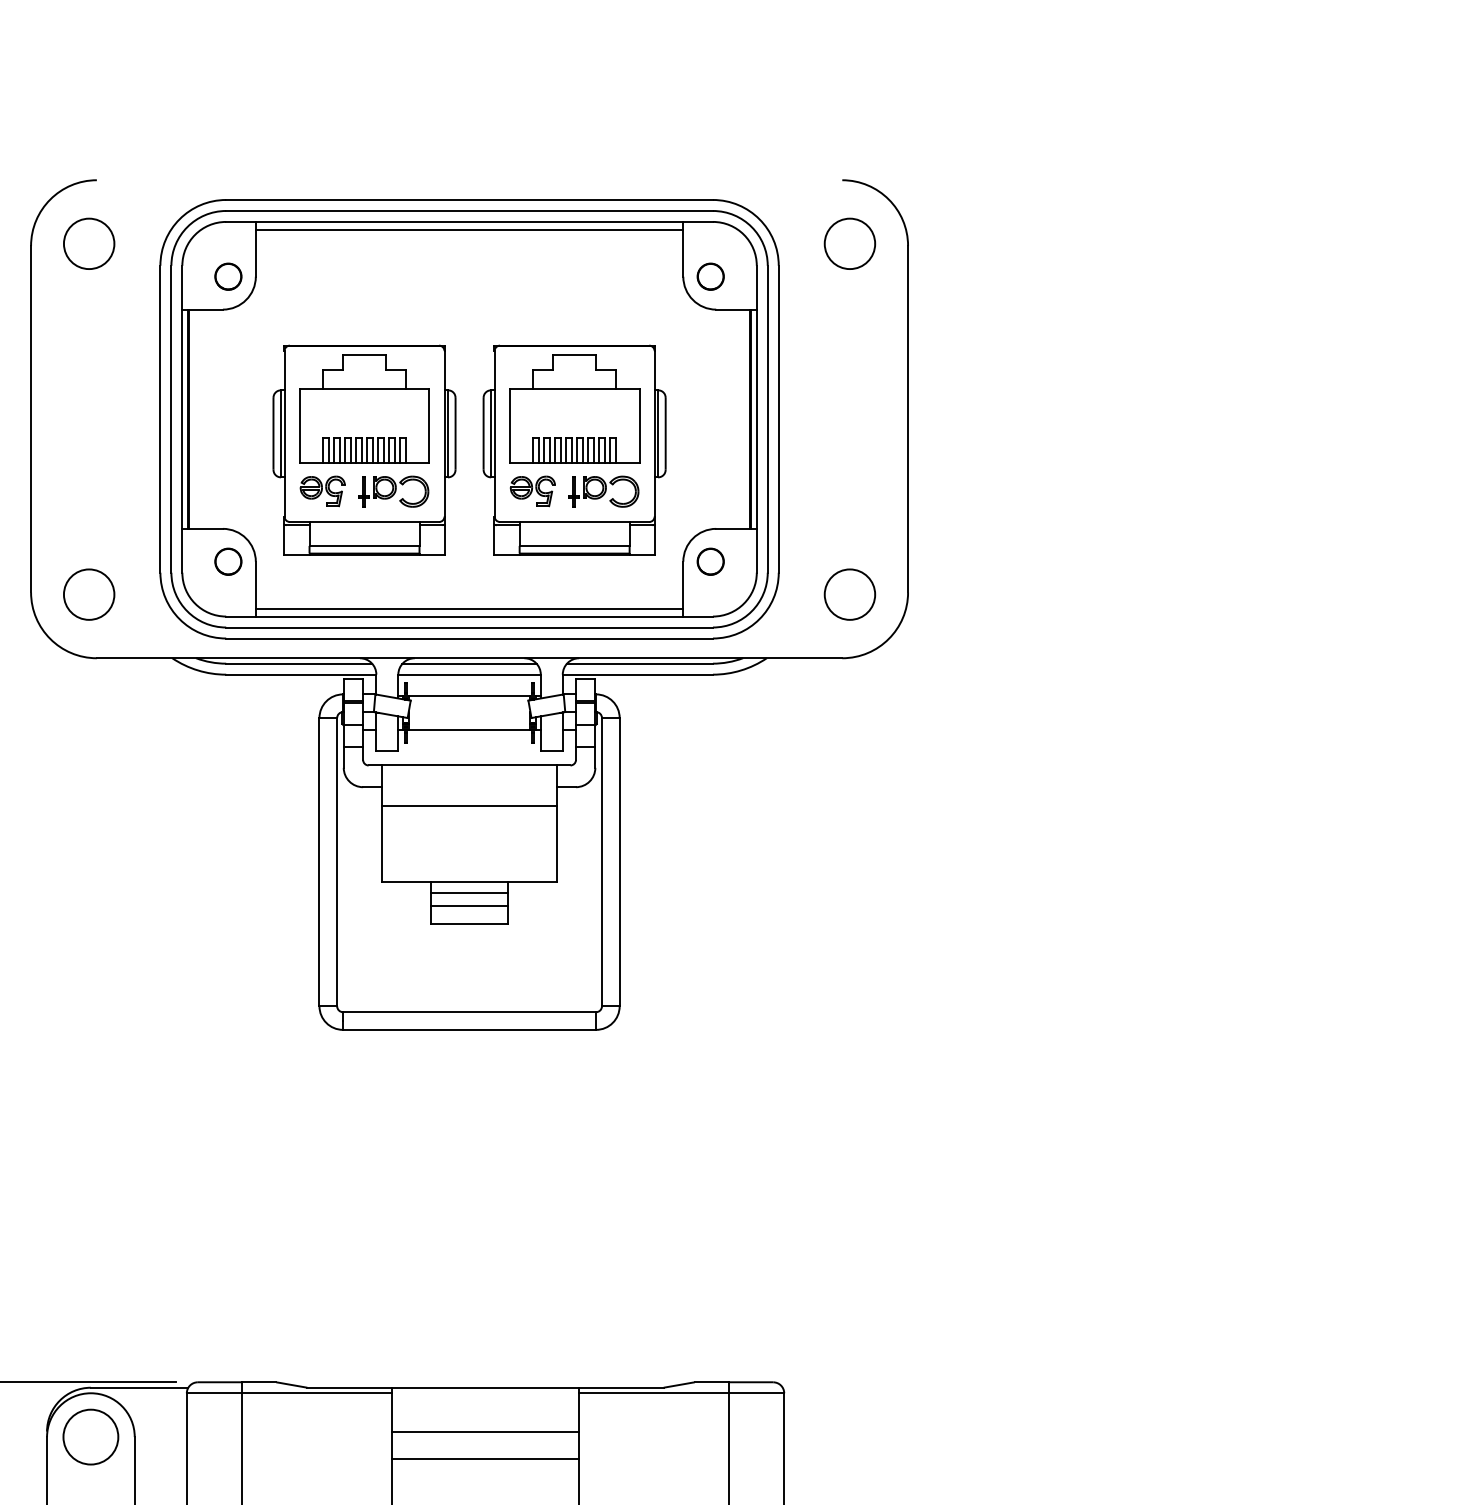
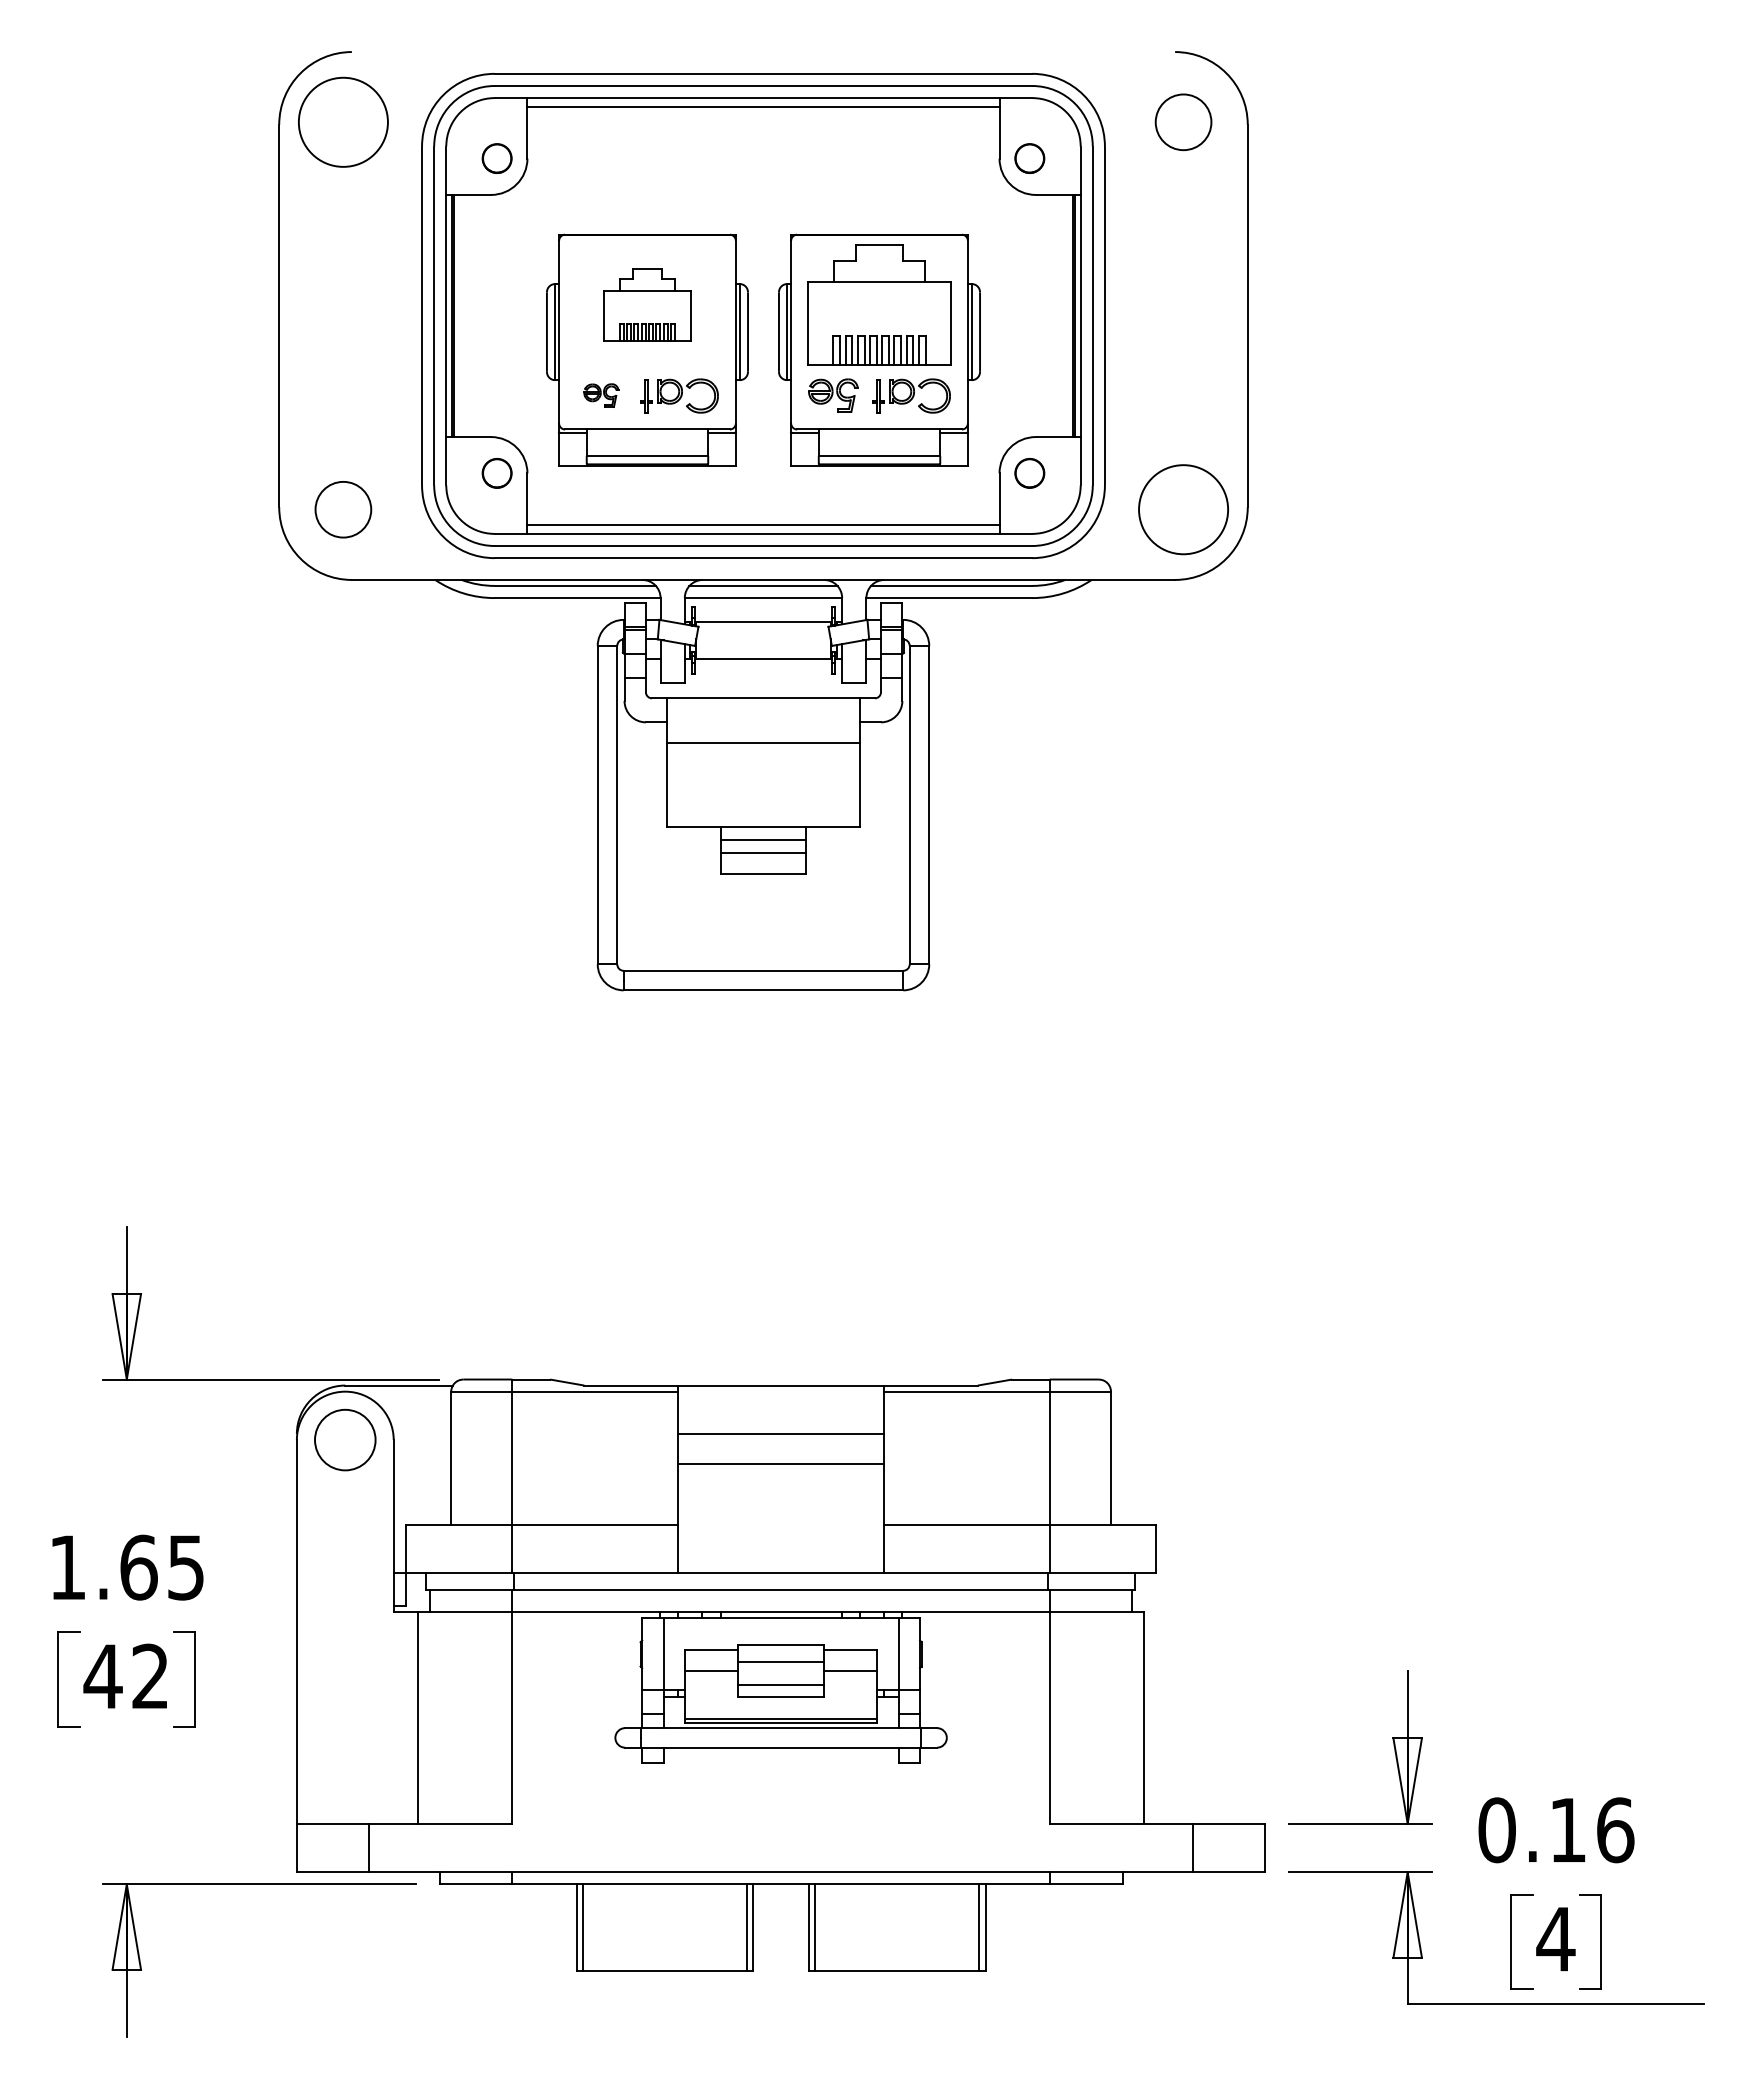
circle: (89, 244) -> (343, 122), size x1.6
part: (364, 408) -> (647, 304), size x0.6
part: (322, 491) -> (601, 395), size x0.7
circle: (849, 594) -> (1183, 509), size x1.6

